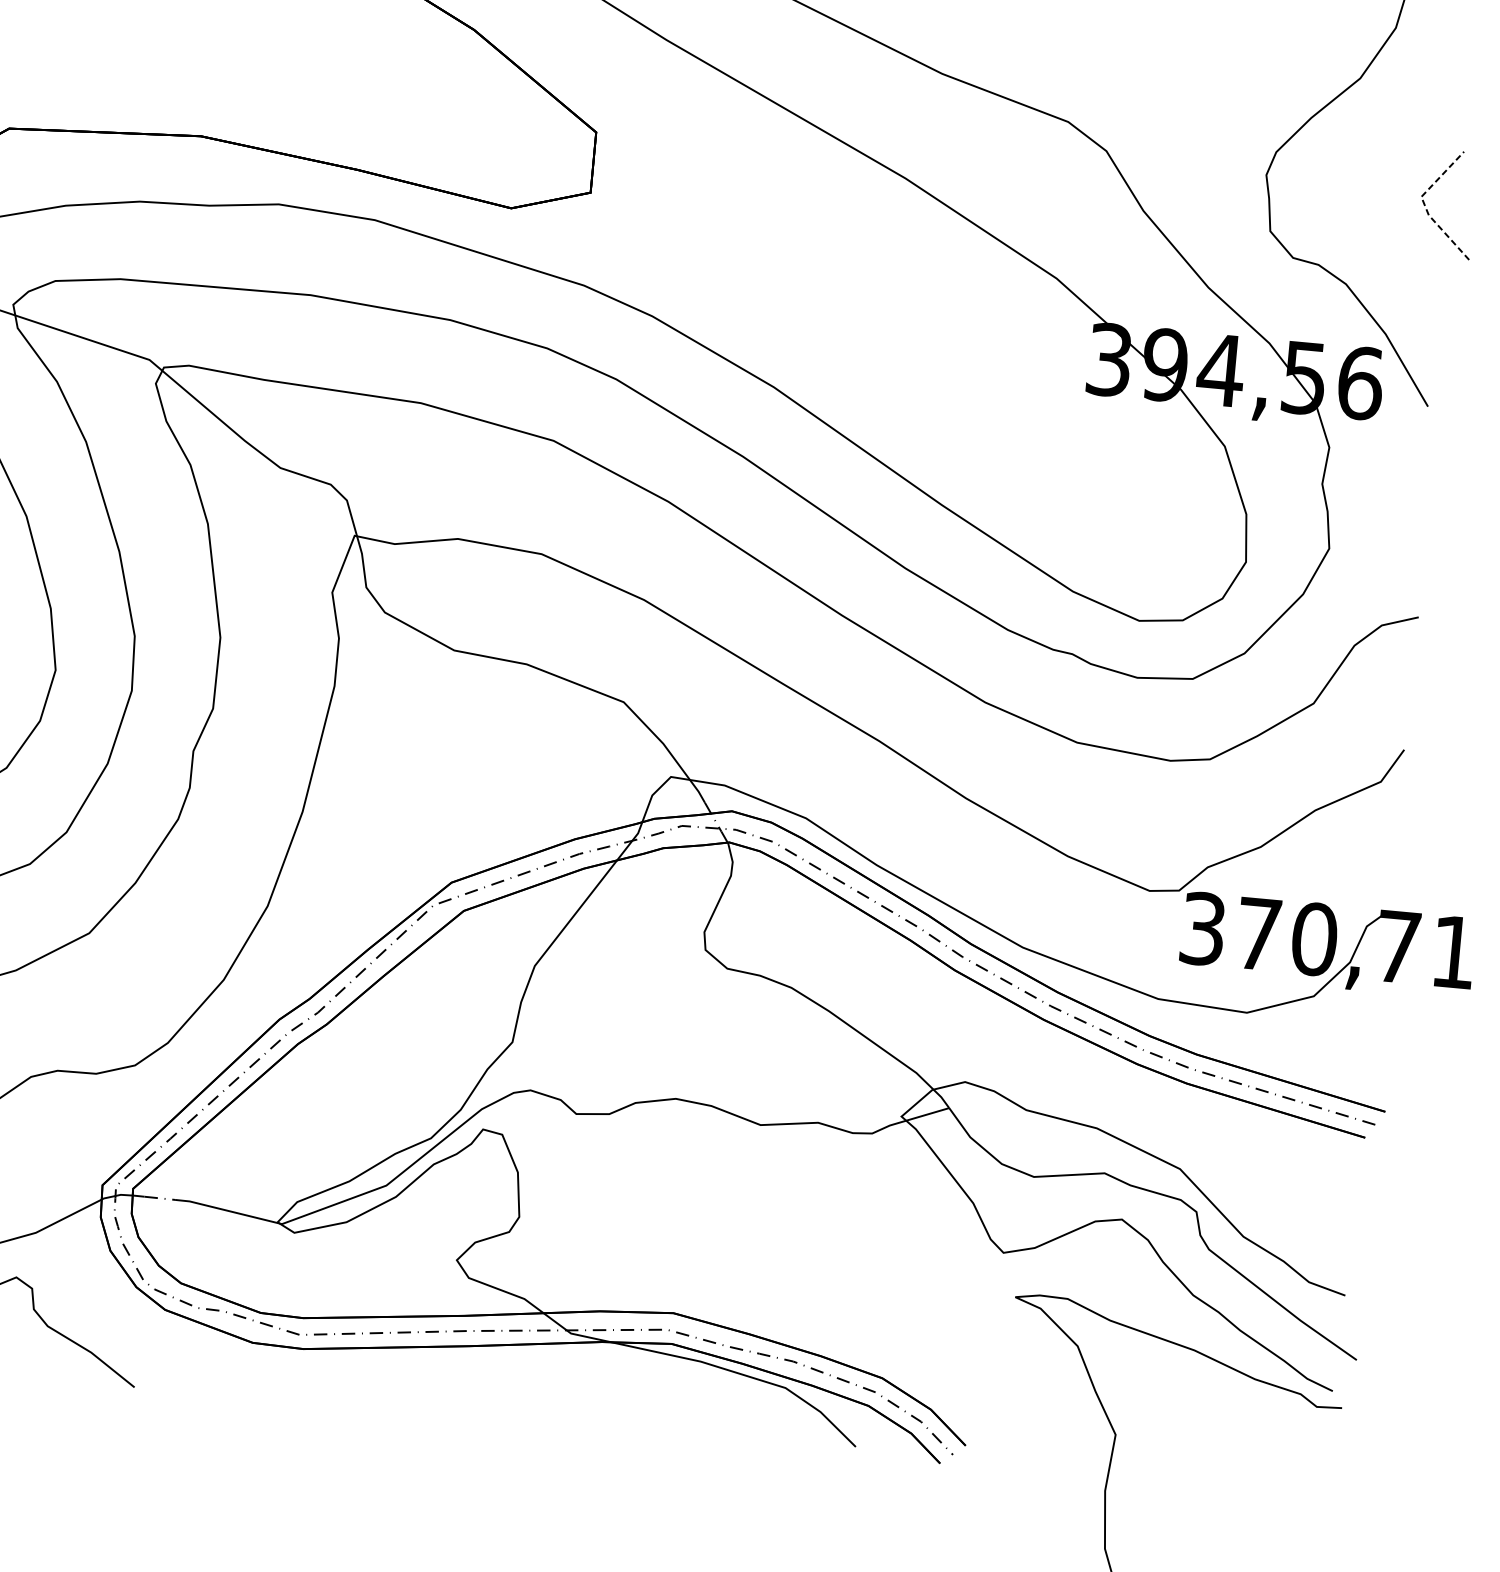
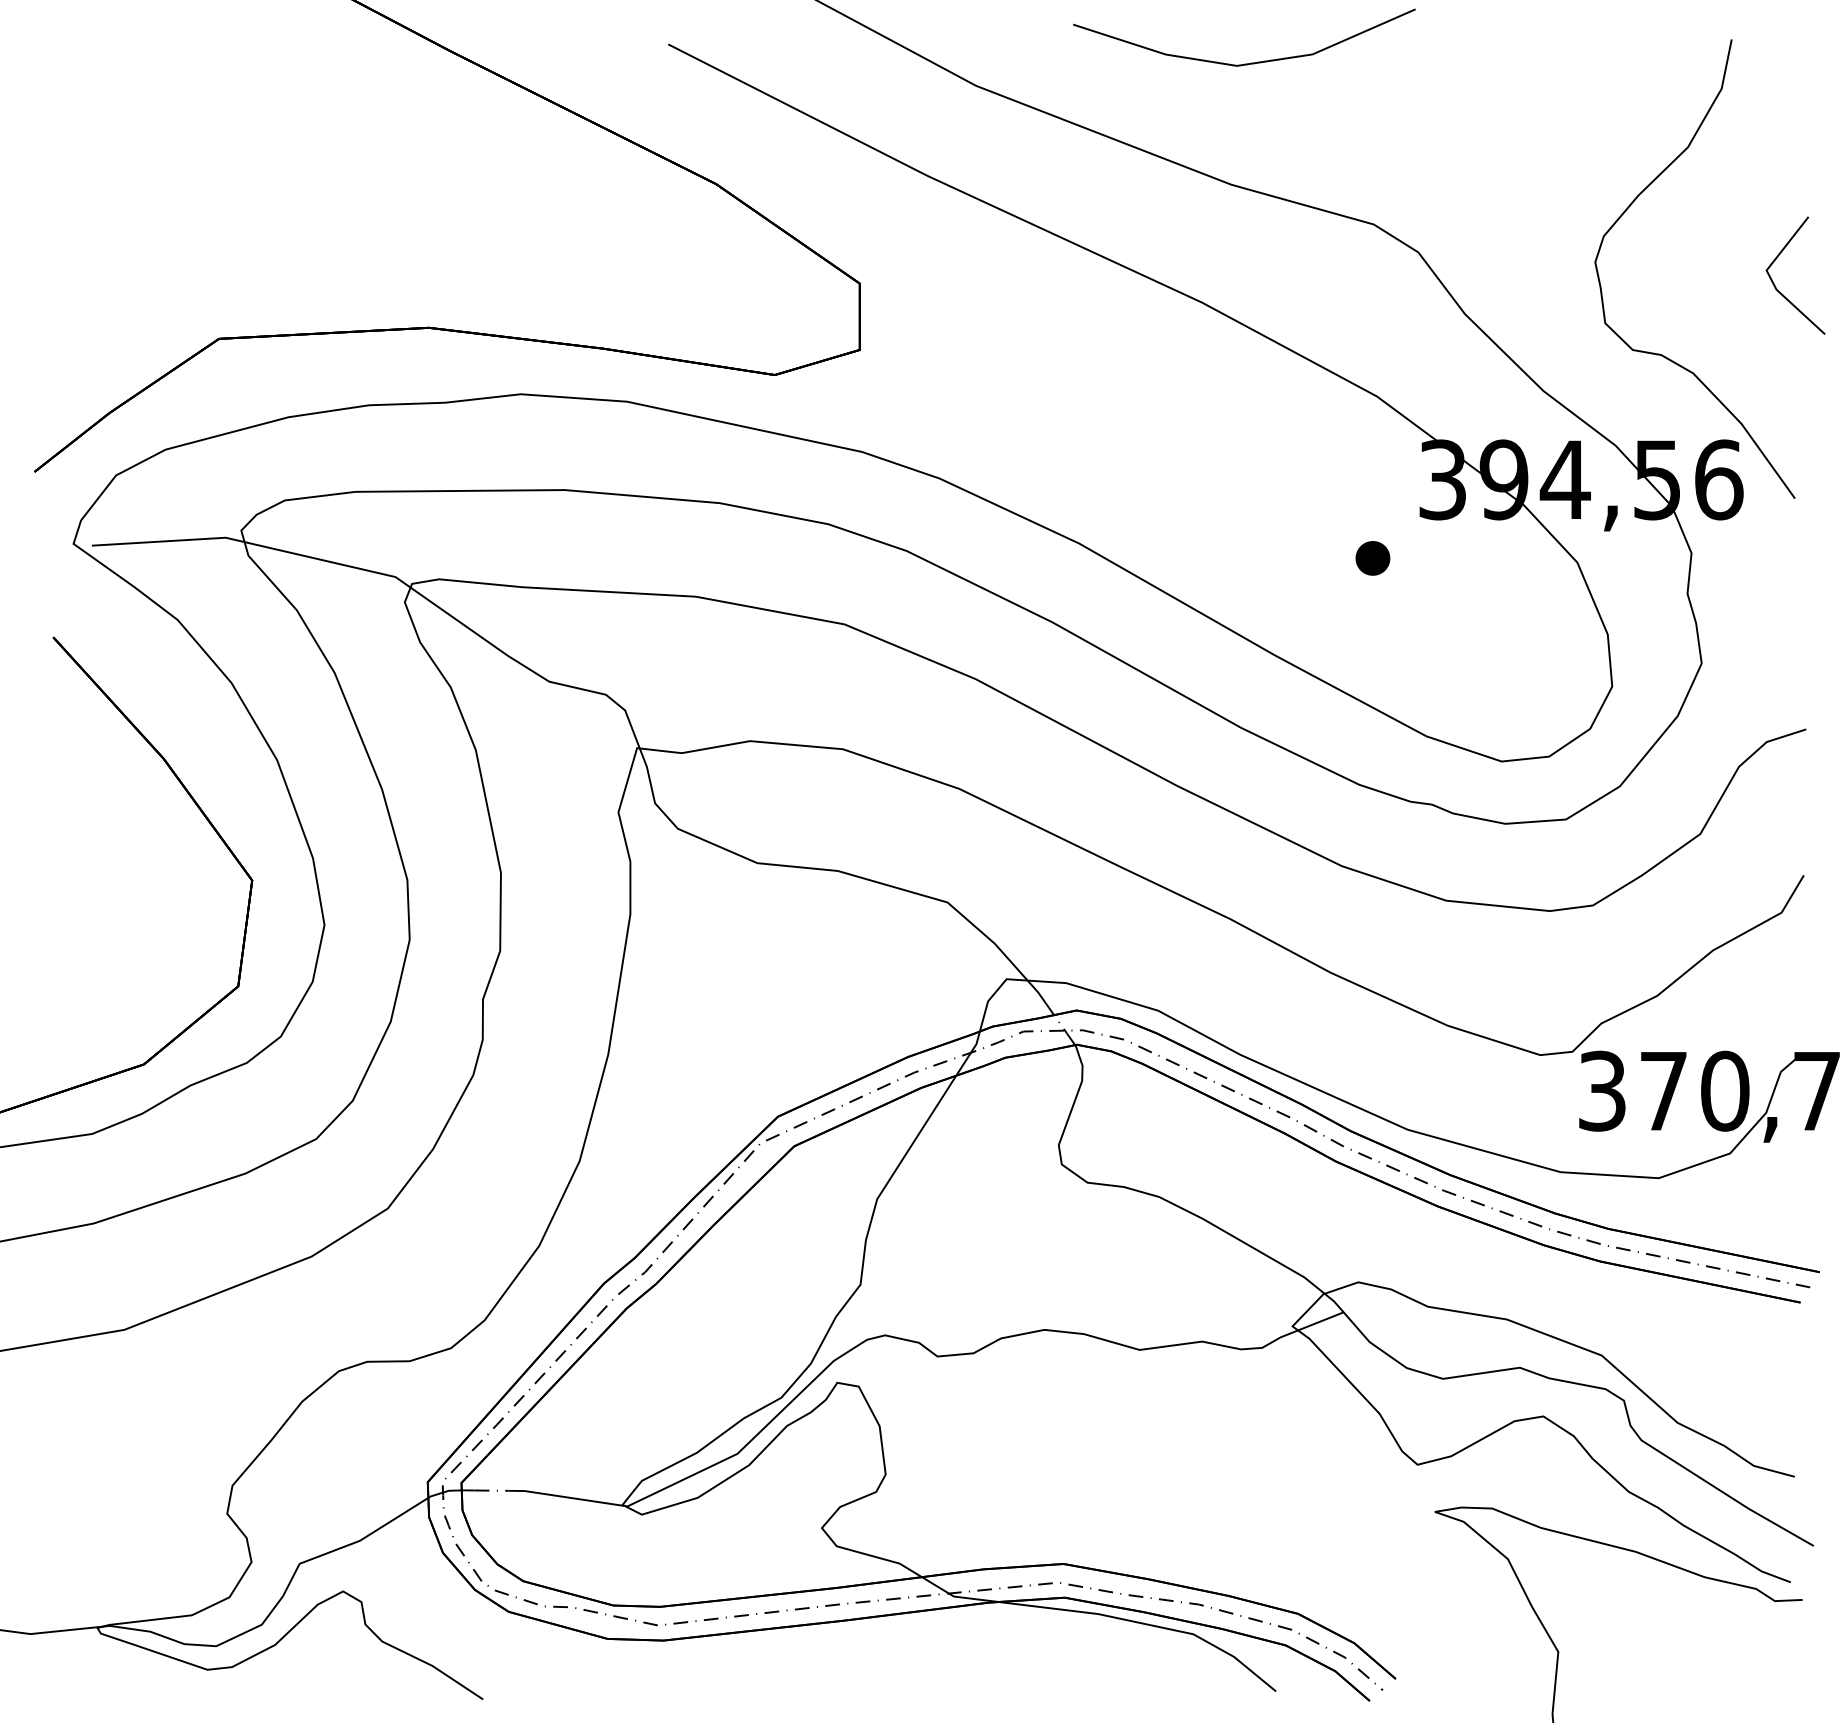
line: (1424, 204) -> (1770, 278), dashed -> solid
part: (1038, 425) -> (1372, 558), added

